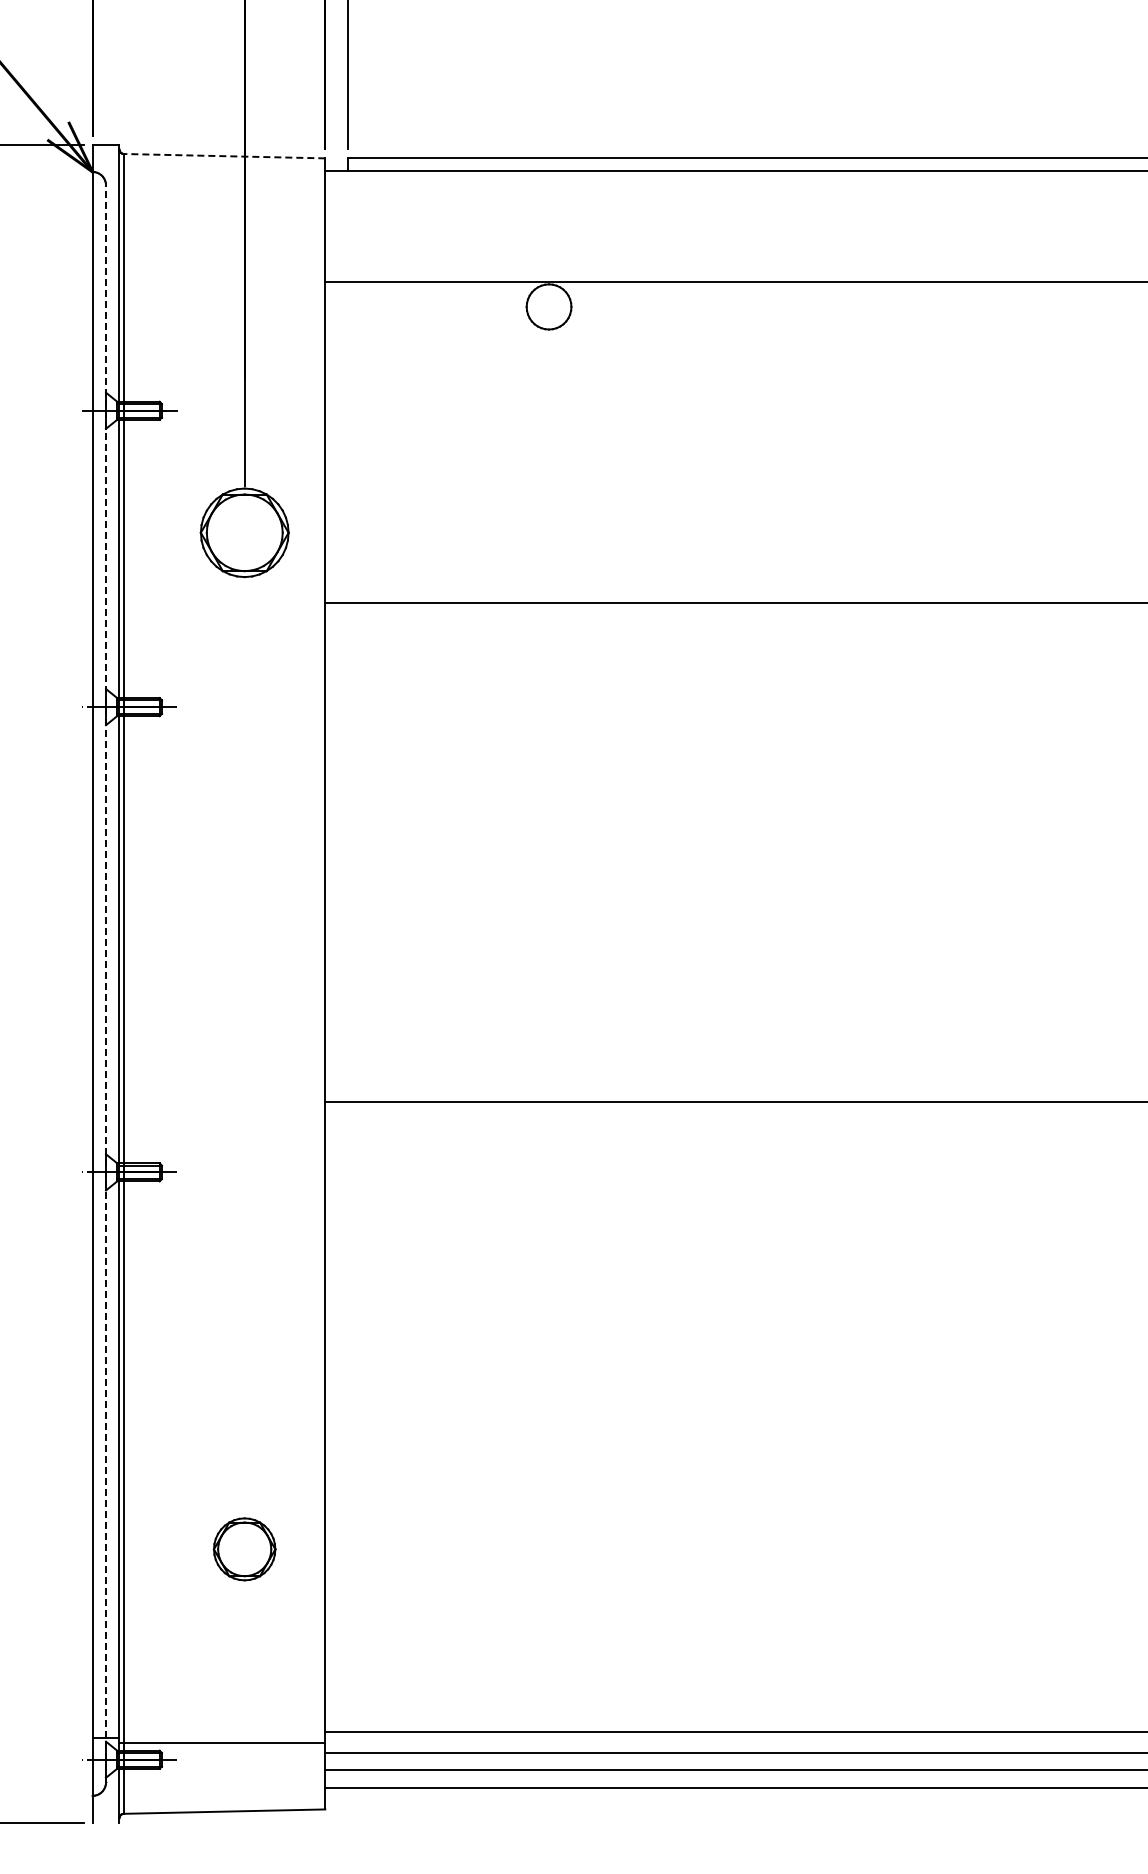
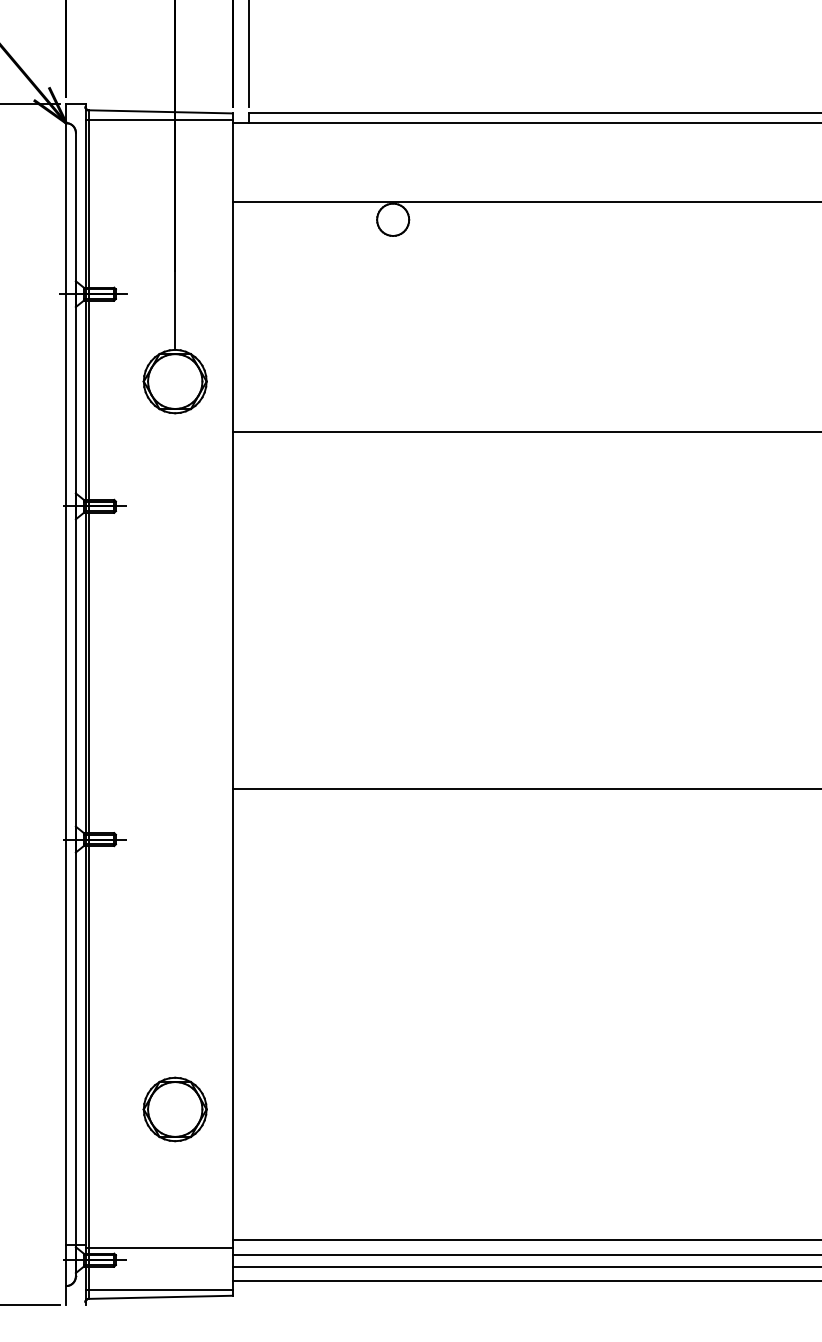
line: (224, 156) -> (160, 112), dashed -> solid
line: (222, 166) -> (159, 119), added
line: (106, 983) -> (76, 704), dashed -> solid
part: (244, 1549) -> (175, 1109), size x1.43
line: (222, 1800) -> (159, 1289), added

